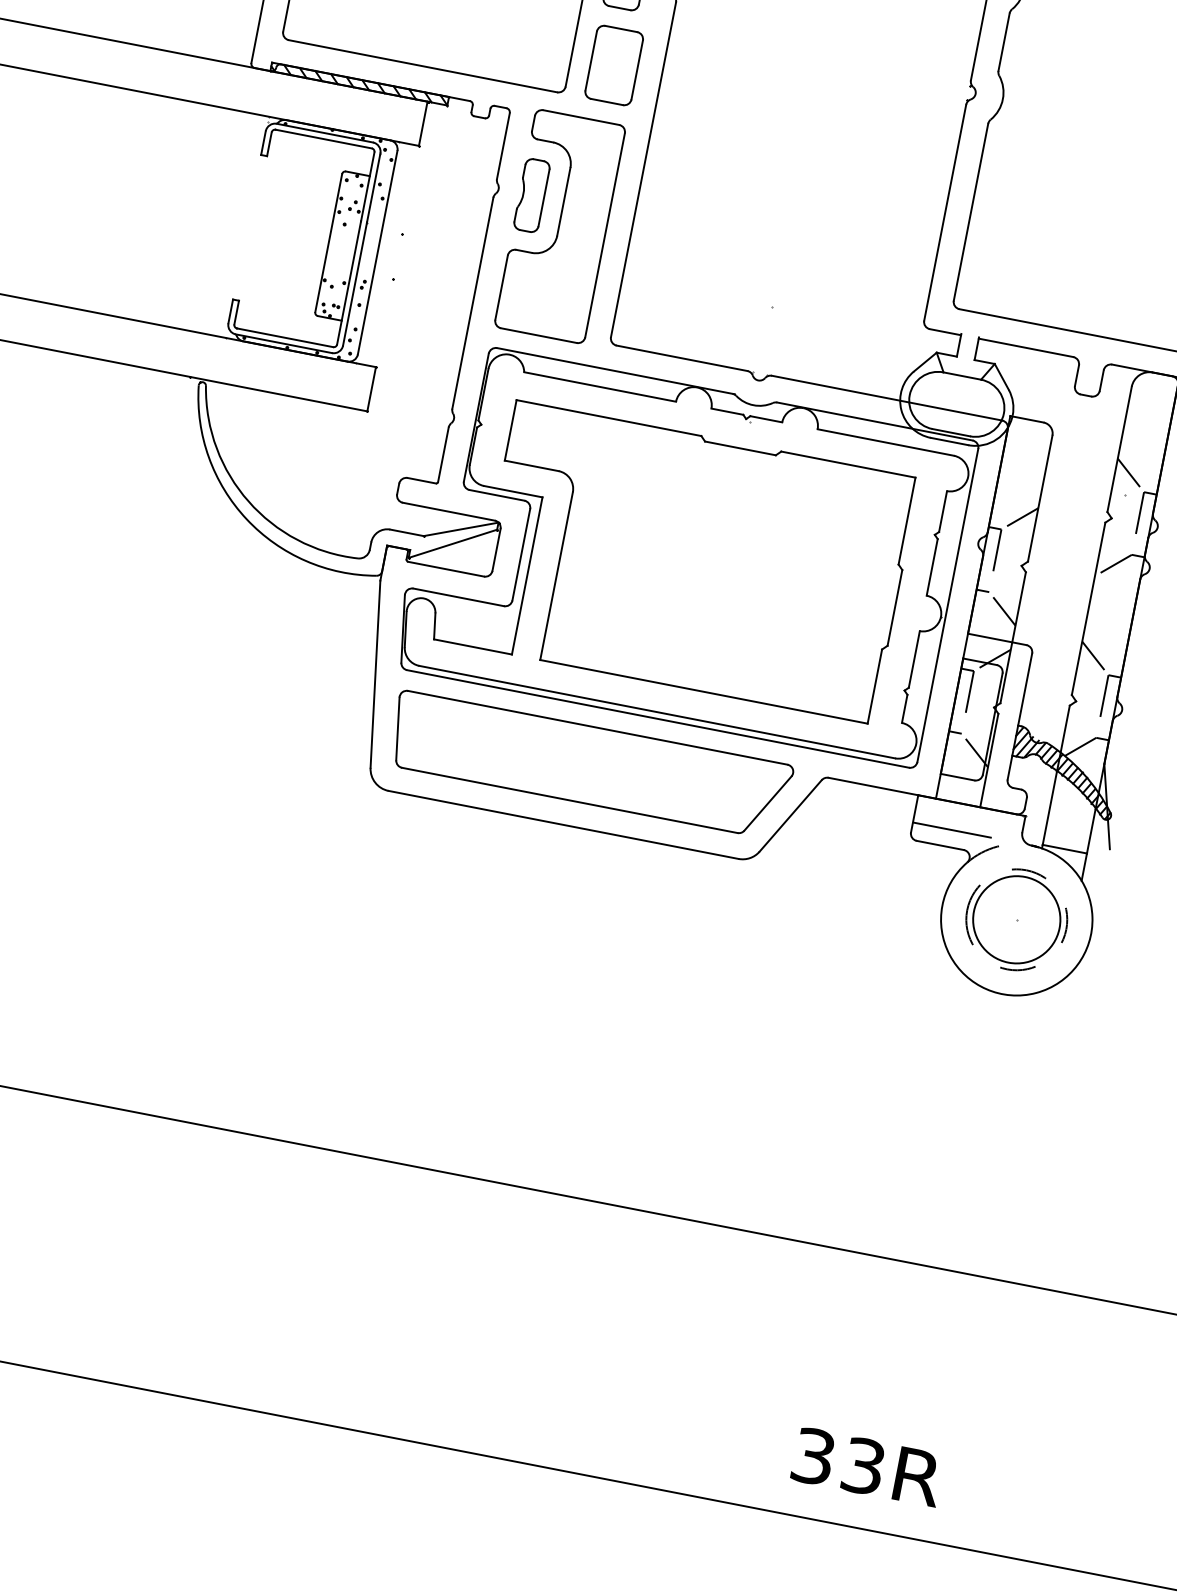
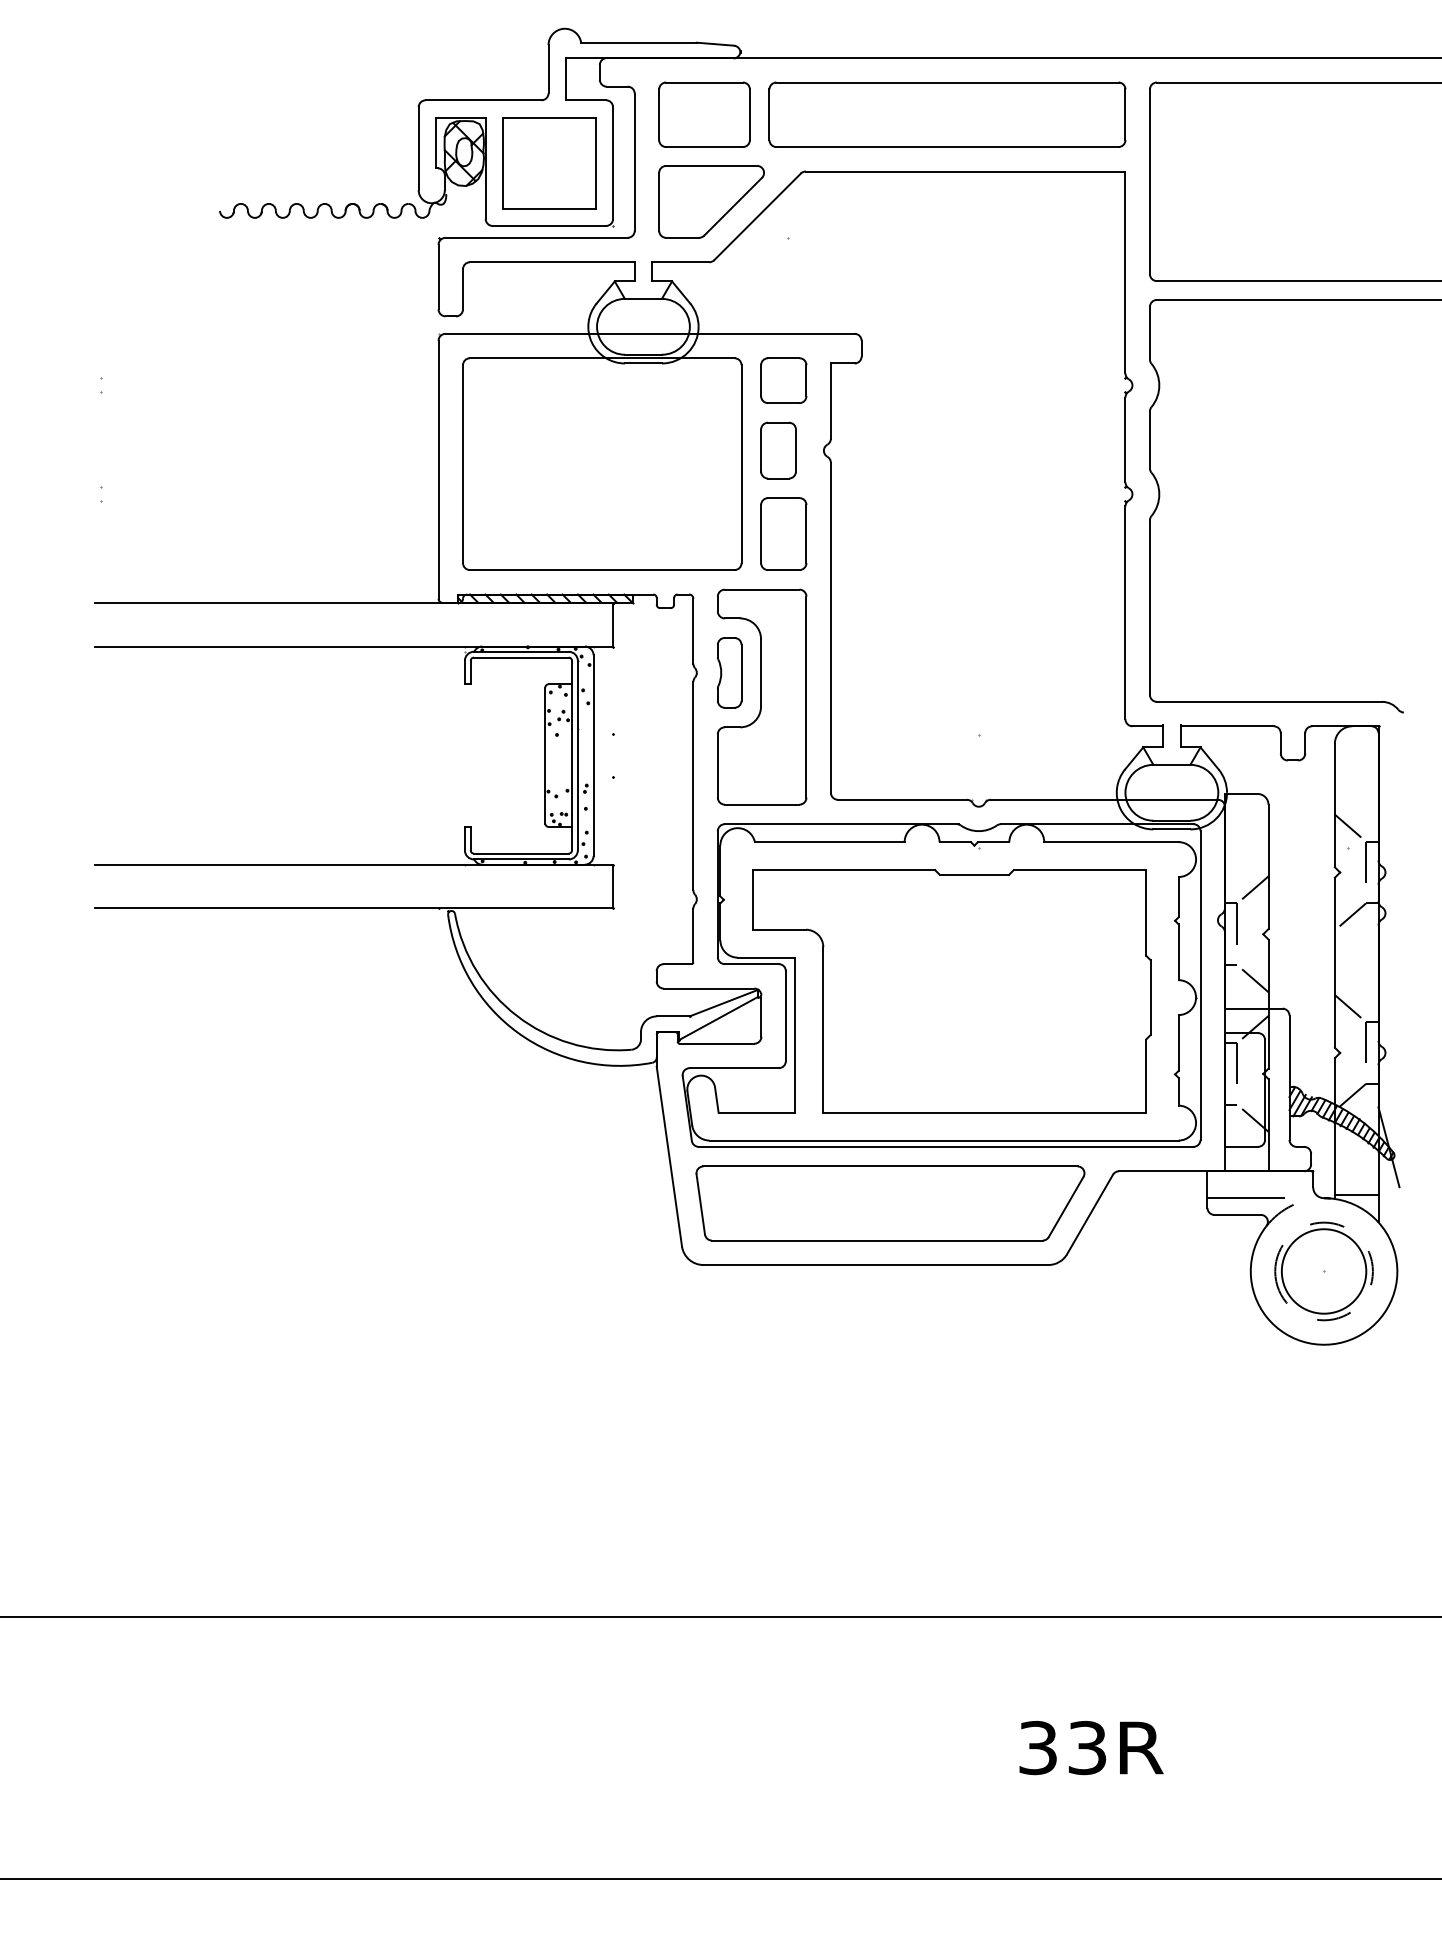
text: (867, 1467) -> (1091, 1748), moved

